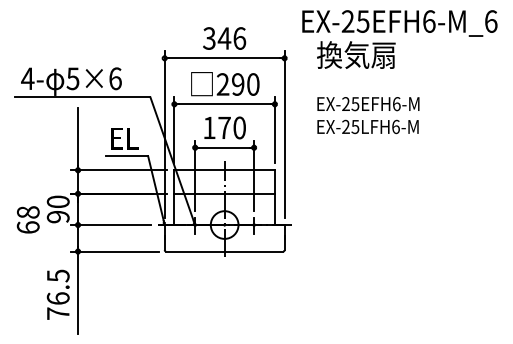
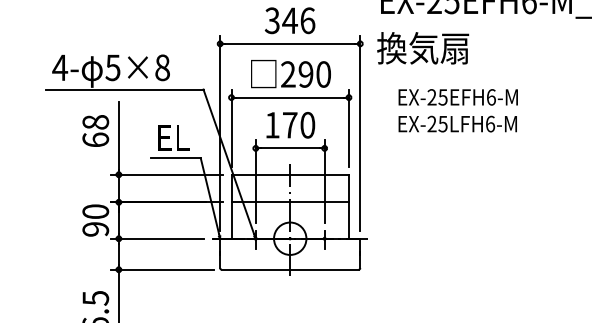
text: (356, 54) -> (423, 47), moved
text: (115, 78) -> (162, 67), 5×6 -> 5×8
text: (27, 219) -> (94, 130), moved

